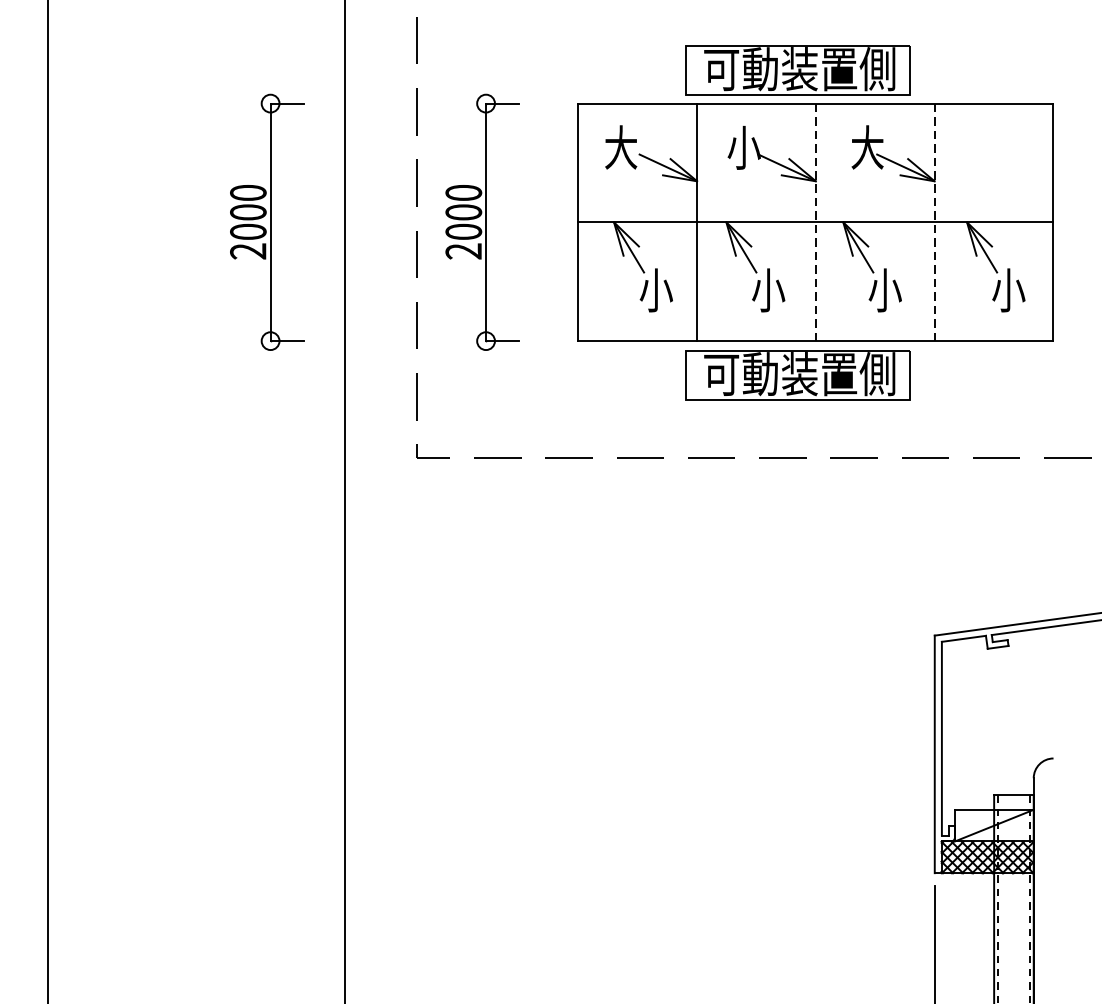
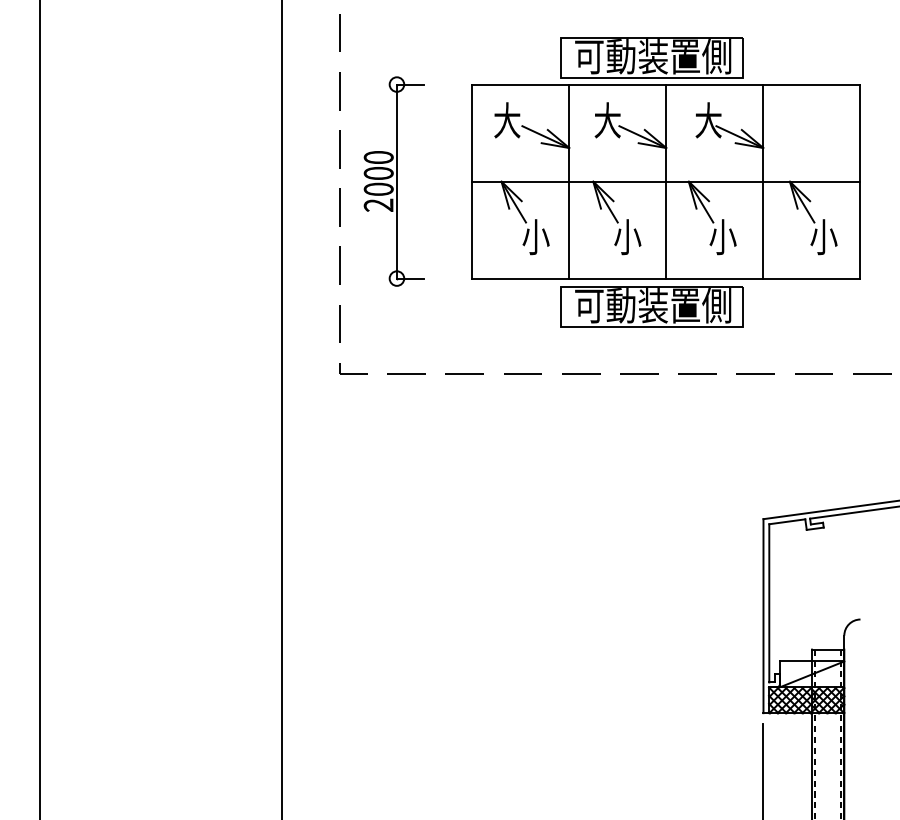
text: (743, 147) -> (607, 120), 小 -> 大
part: (266, 222) -> (217, 181), removed
line: (816, 222) -> (666, 181), dashed -> solid
line: (934, 222) -> (763, 181), dashed -> solid

